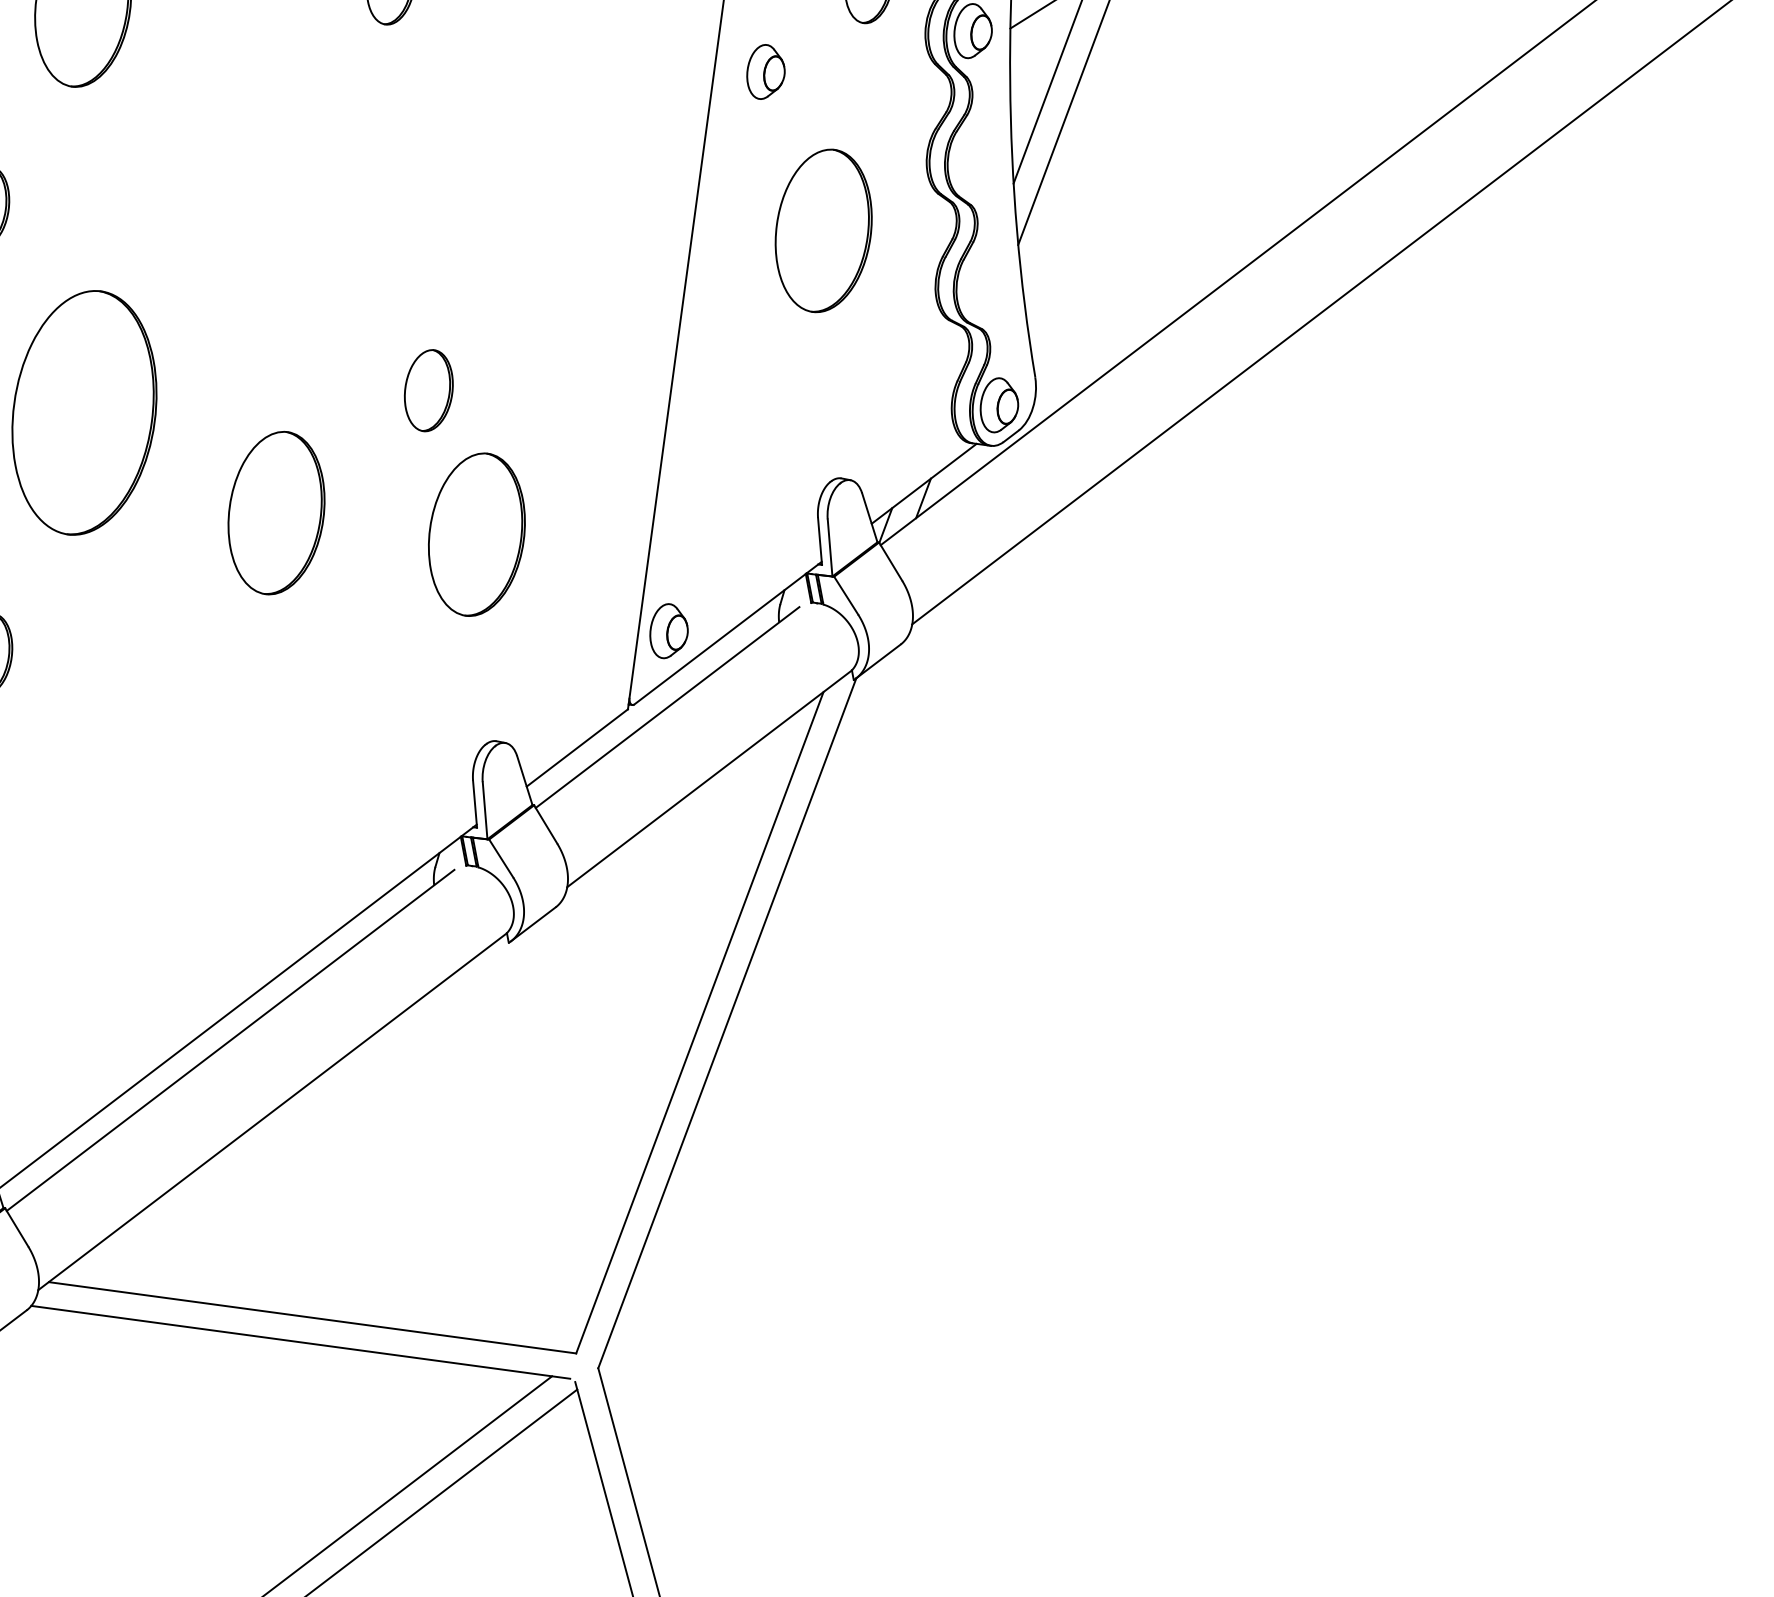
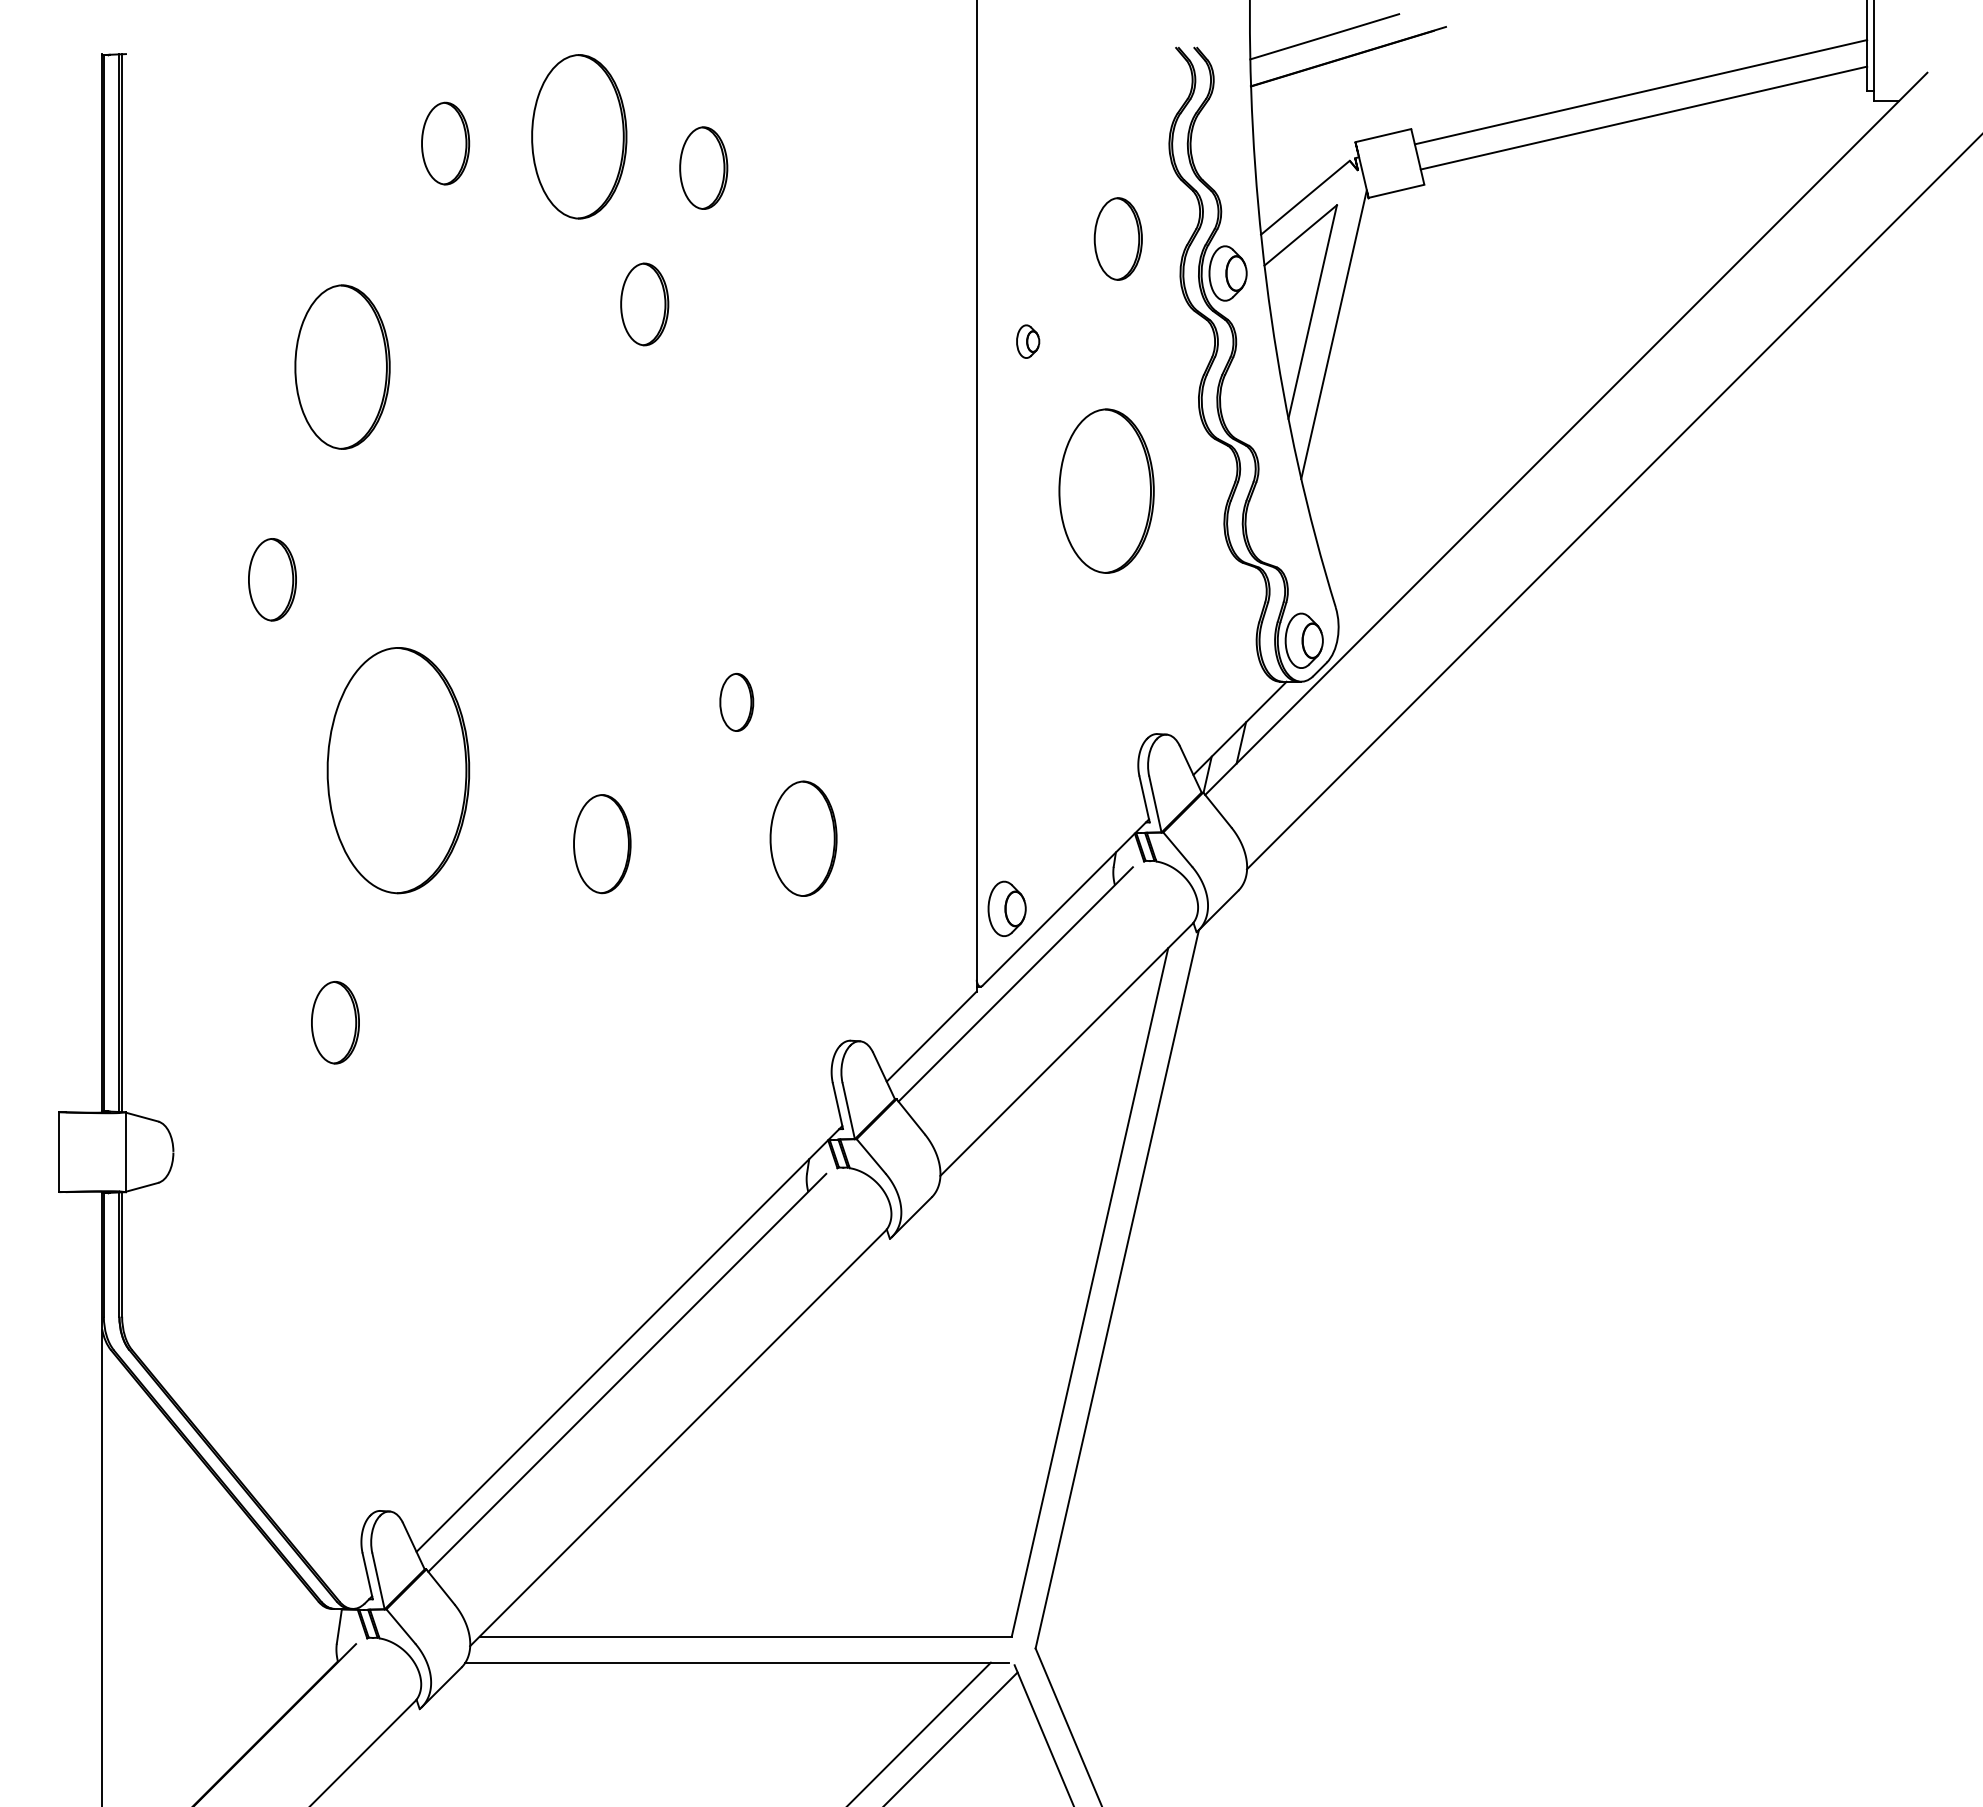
part: (765, 71) -> (1027, 341), size x0.6
part: (428, 390) -> (736, 702), size x0.7
part: (276, 512) -> (602, 843), size x0.6
part: (476, 534) -> (803, 838), size x0.7

